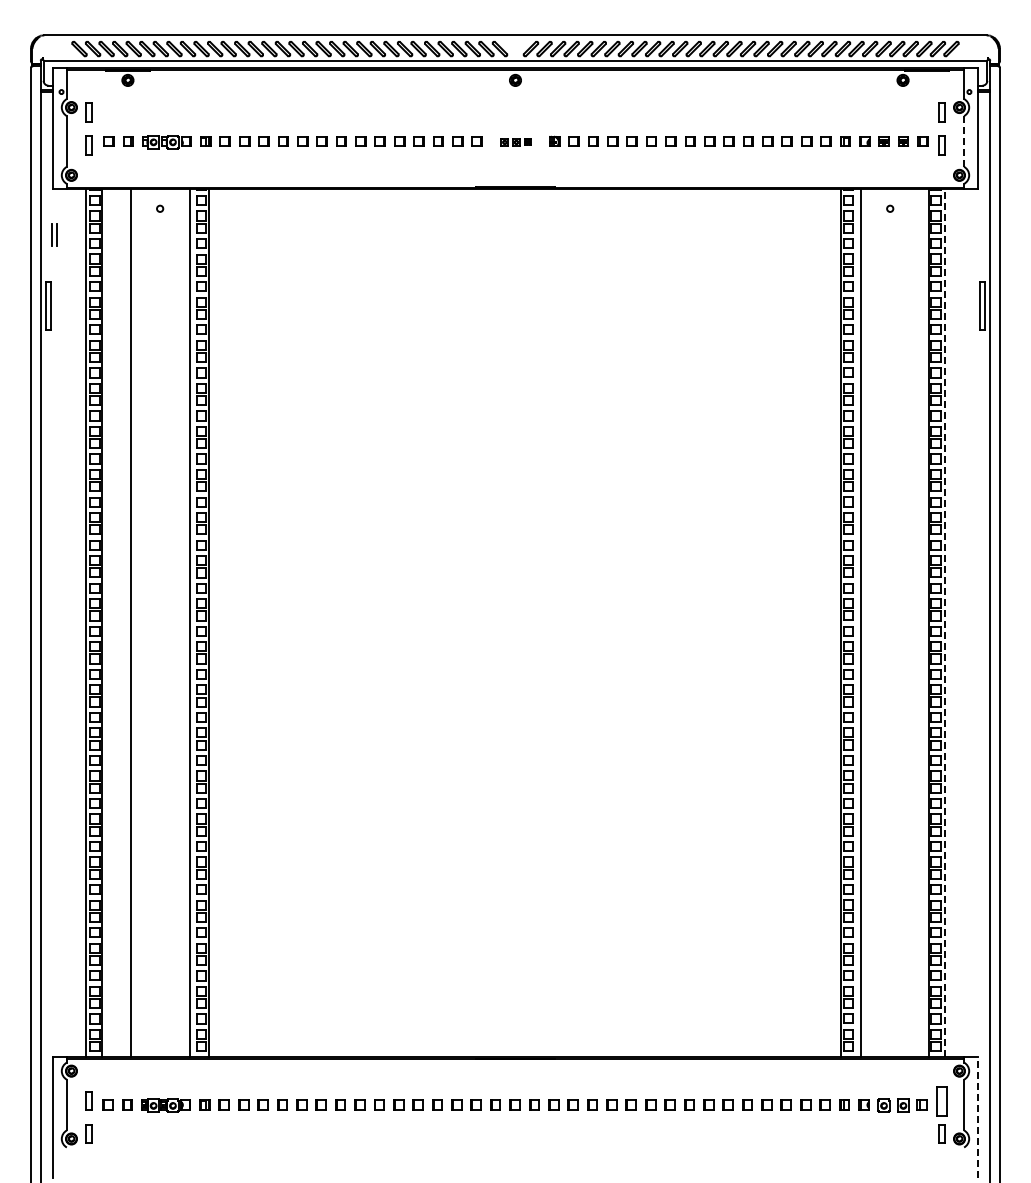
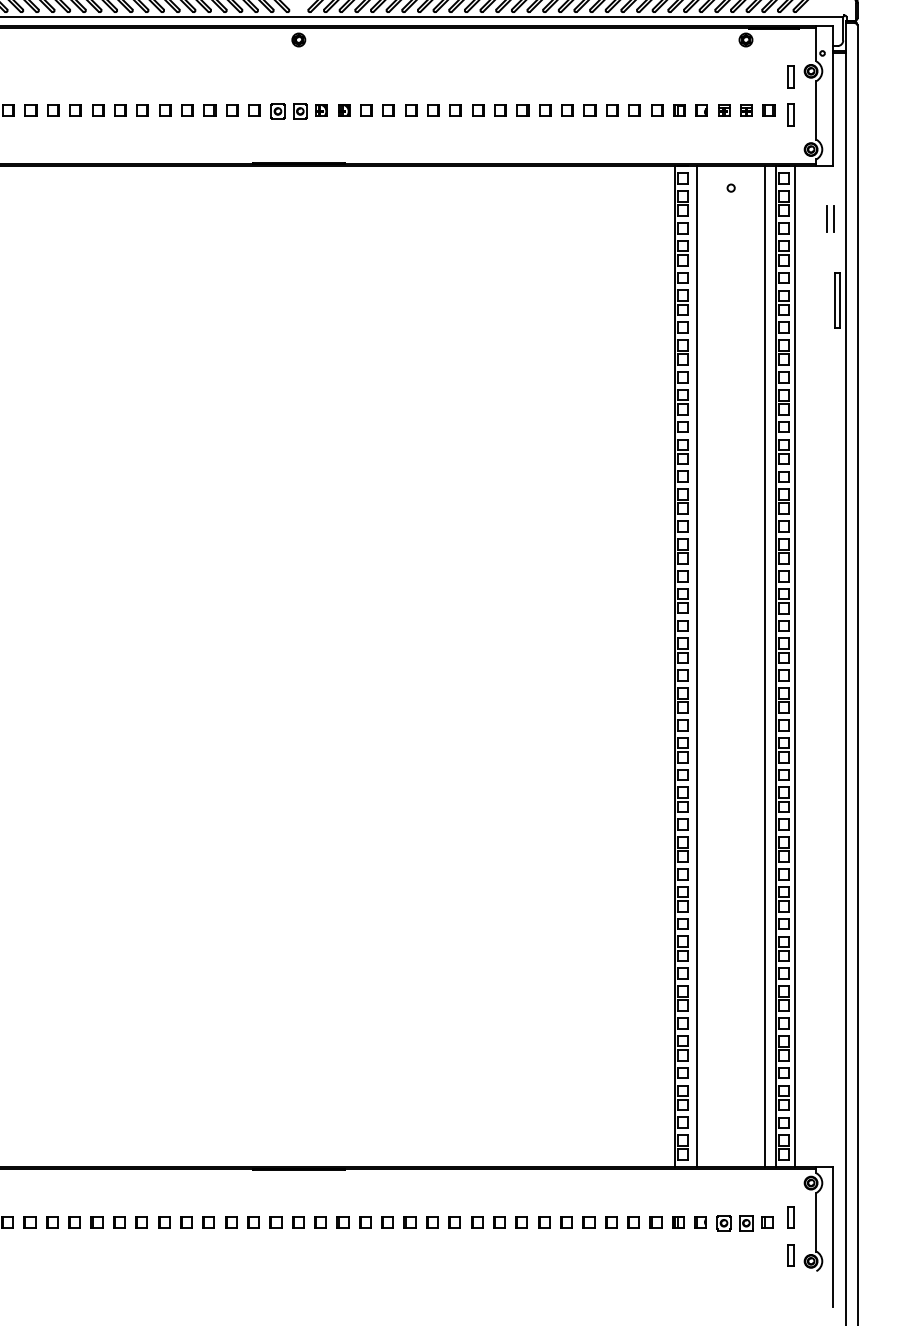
line: (964, 141) -> (816, 110), dashed -> solid
part: (515, 142) -> (298, 111), size x1.67
part: (976, 234) -> (830, 217), added
line: (919, 623) -> (764, 666), added
line: (945, 623) -> (794, 666), dashed -> solid
part: (941, 1100) -> (790, 1216), size x0.62
line: (978, 1117) -> (833, 1236), dashed -> solid

